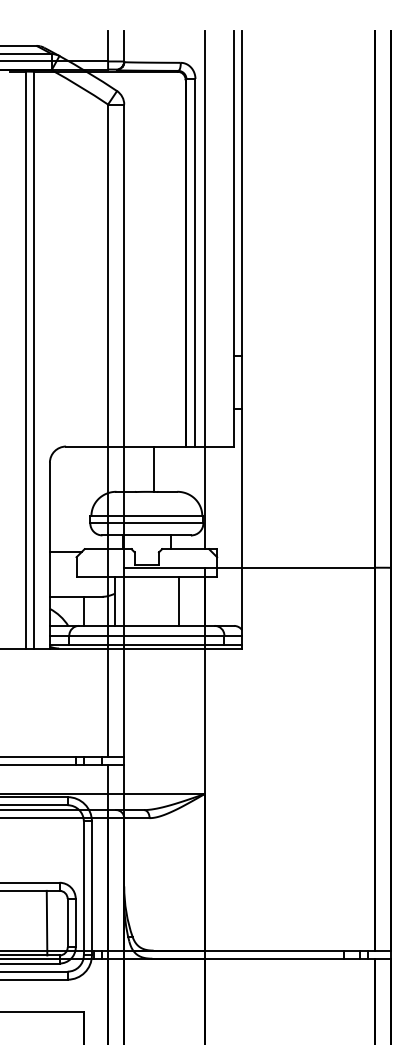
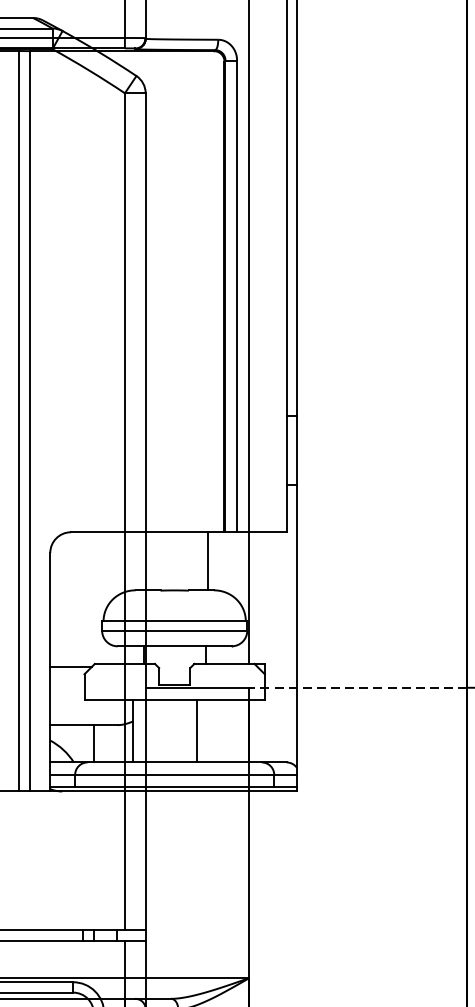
line: (153, 468) -> (207, 560), moved
line: (289, 567) -> (357, 687), solid -> dashed
line: (179, 601) -> (197, 731), moved

